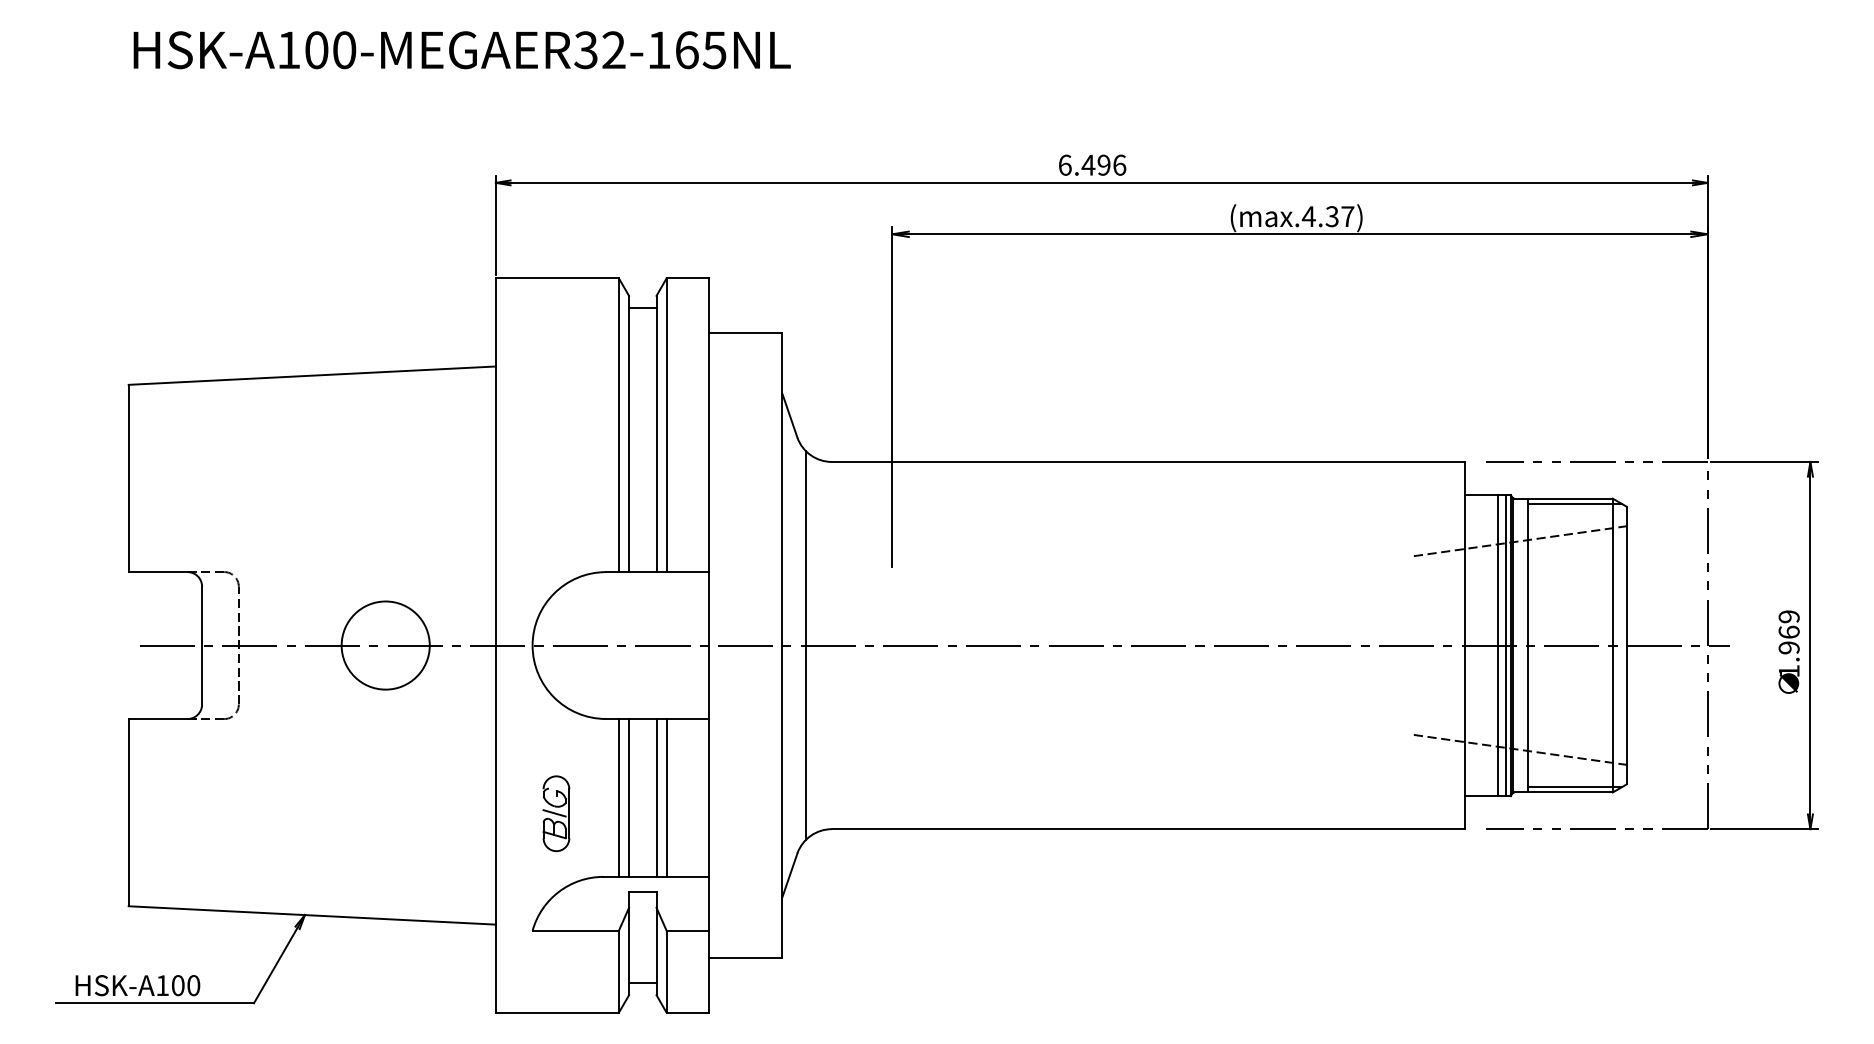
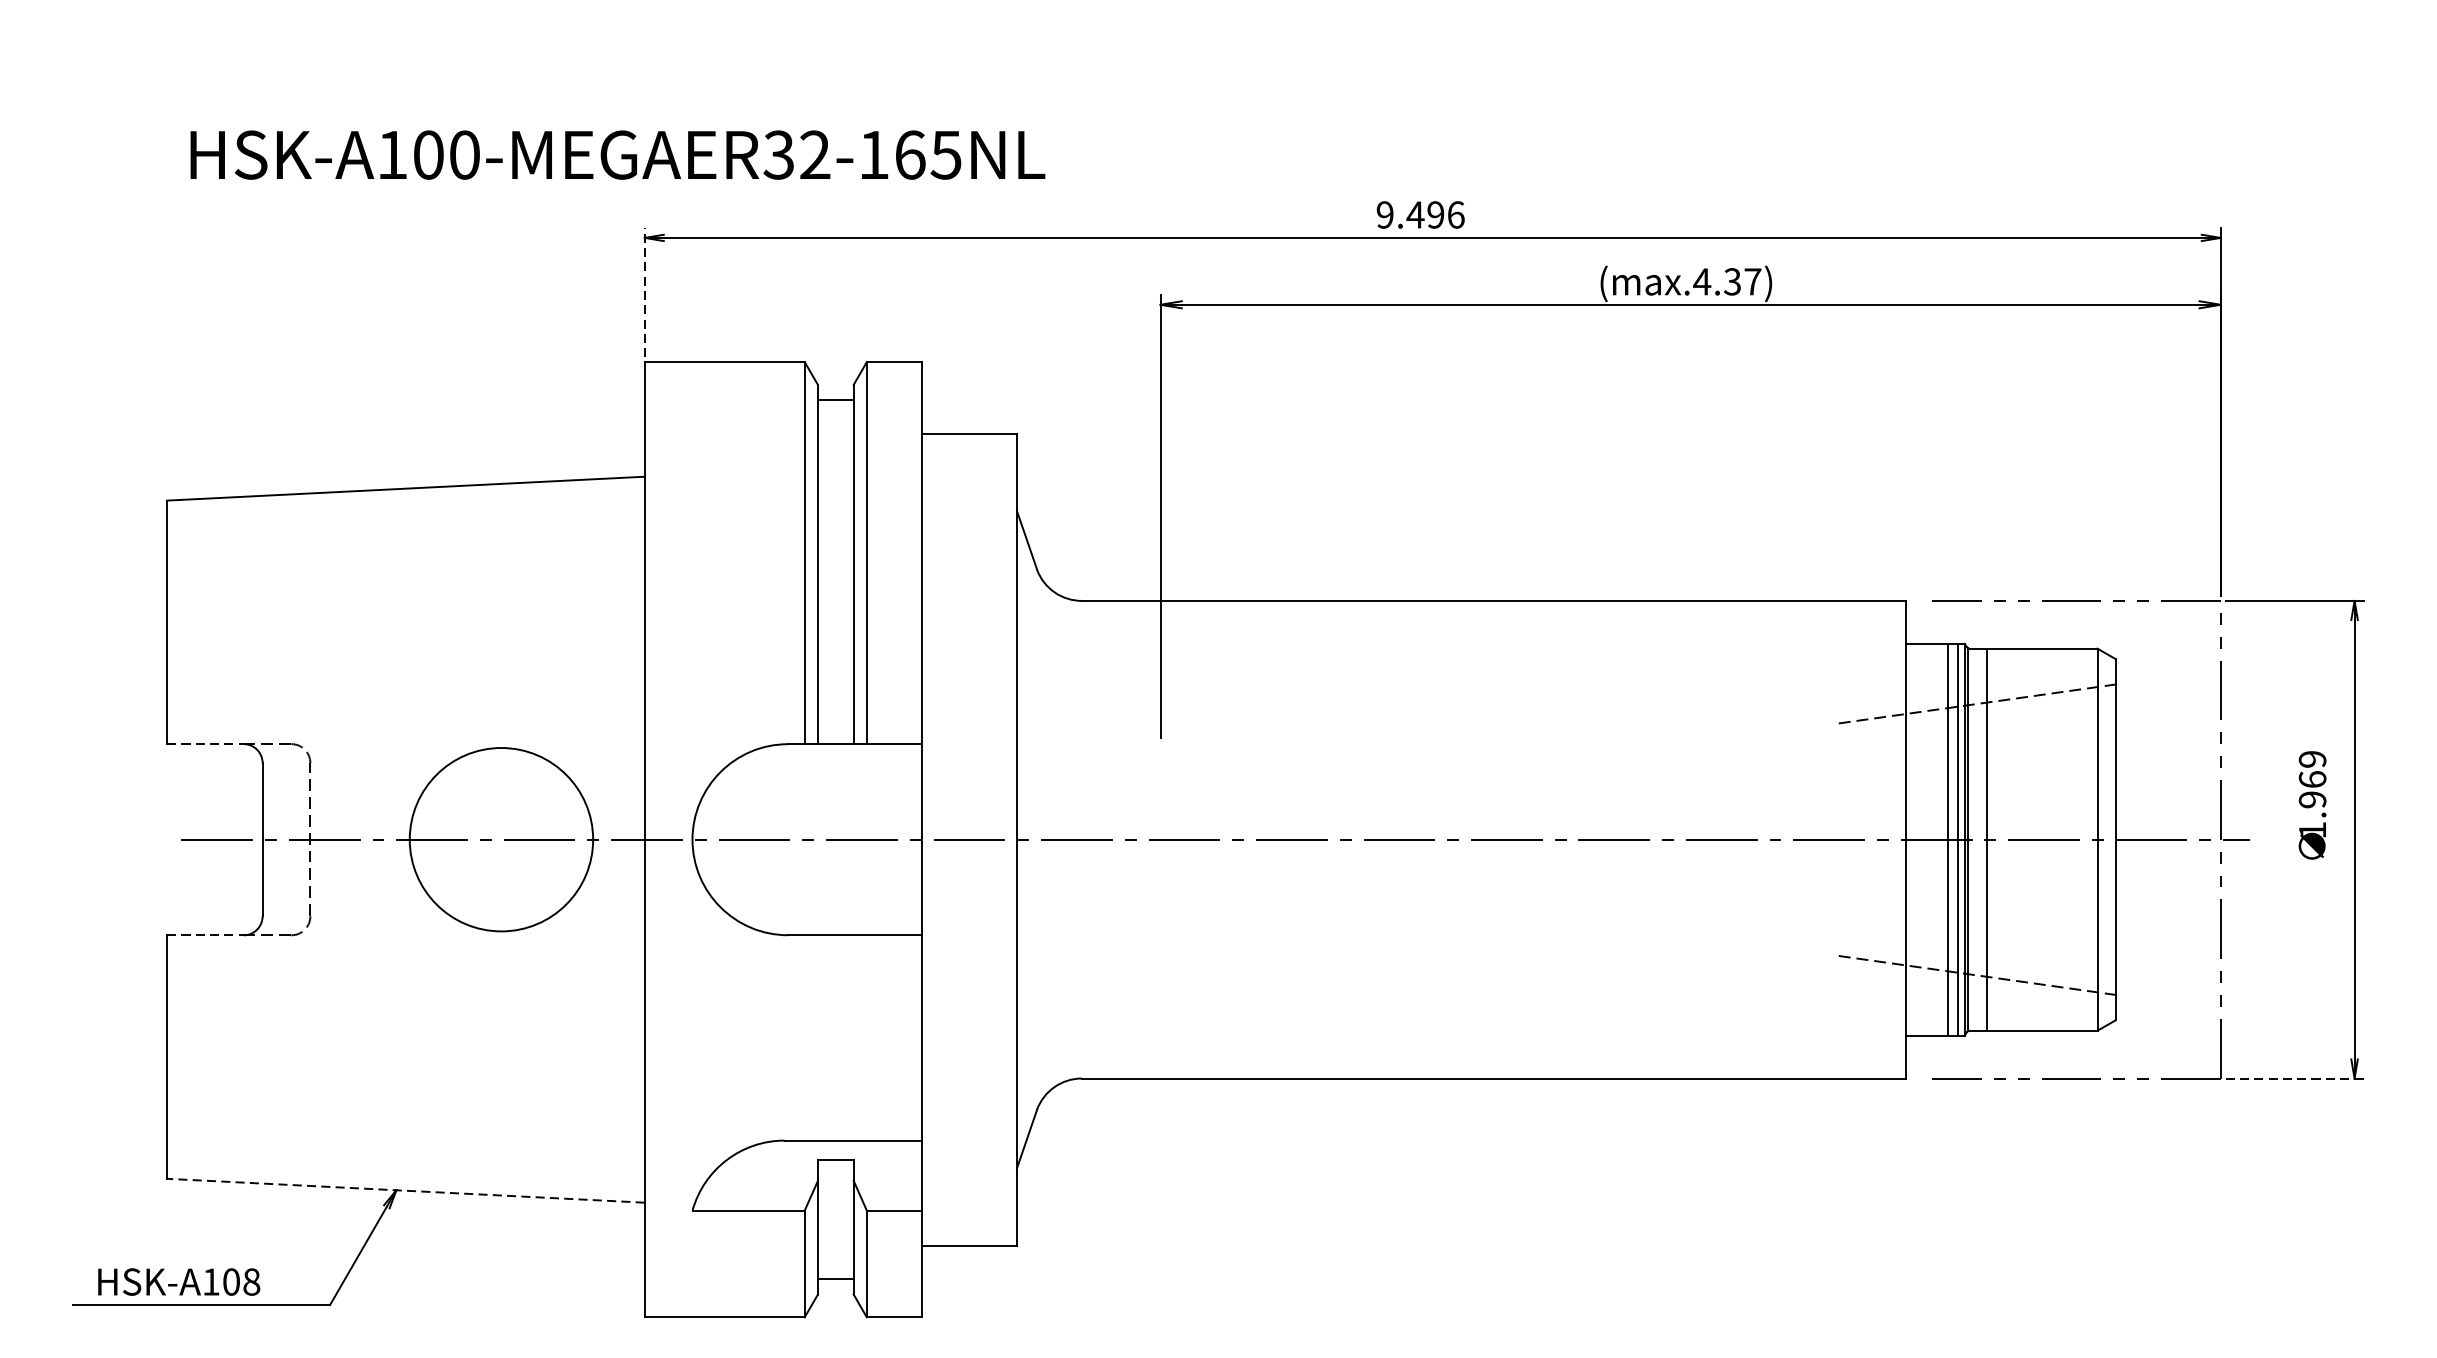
text: (461, 50) -> (616, 155), moved
text: (1064, 164) -> (1384, 213), 6.496 -> 9.496
line: (495, 225) -> (644, 293), solid -> dashed
line: (1574, 504) -> (2047, 656), removed
line: (158, 572) -> (205, 744), solid -> dashed
circle: (385, 645) -> (501, 839), size x1.6
line: (806, 645) -> (1048, 839), removed
text: (1788, 651) -> (2311, 804), moved
line: (158, 719) -> (205, 935), solid -> dashed
line: (1574, 786) -> (2047, 1023), removed
line: (618, 797) -> (804, 1037), removed
line: (629, 797) -> (818, 1037), removed
line: (656, 797) -> (853, 1037), removed
line: (666, 797) -> (866, 1037), removed
part: (556, 813) -> (723, 1058), removed
line: (1765, 829) -> (2296, 1078), solid -> dashed
line: (312, 915) -> (406, 1190), solid -> dashed
text: (193, 985) -> (251, 1281), HSK-A100 -> HSK-A108

